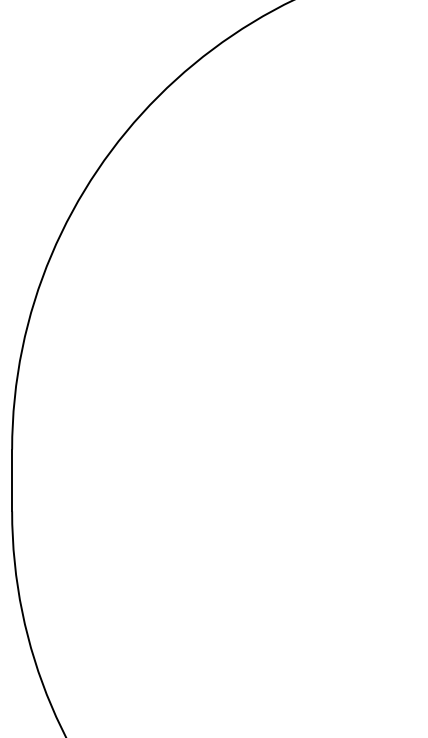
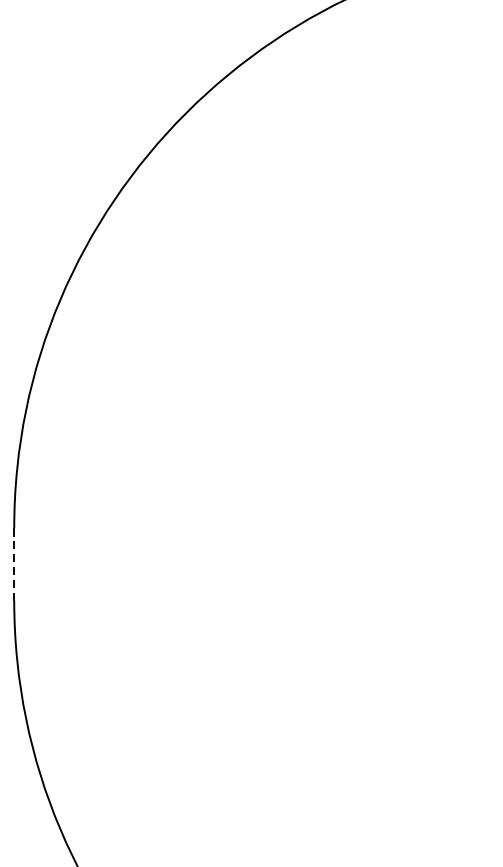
line: (12, 480) -> (14, 564), solid -> dashed

